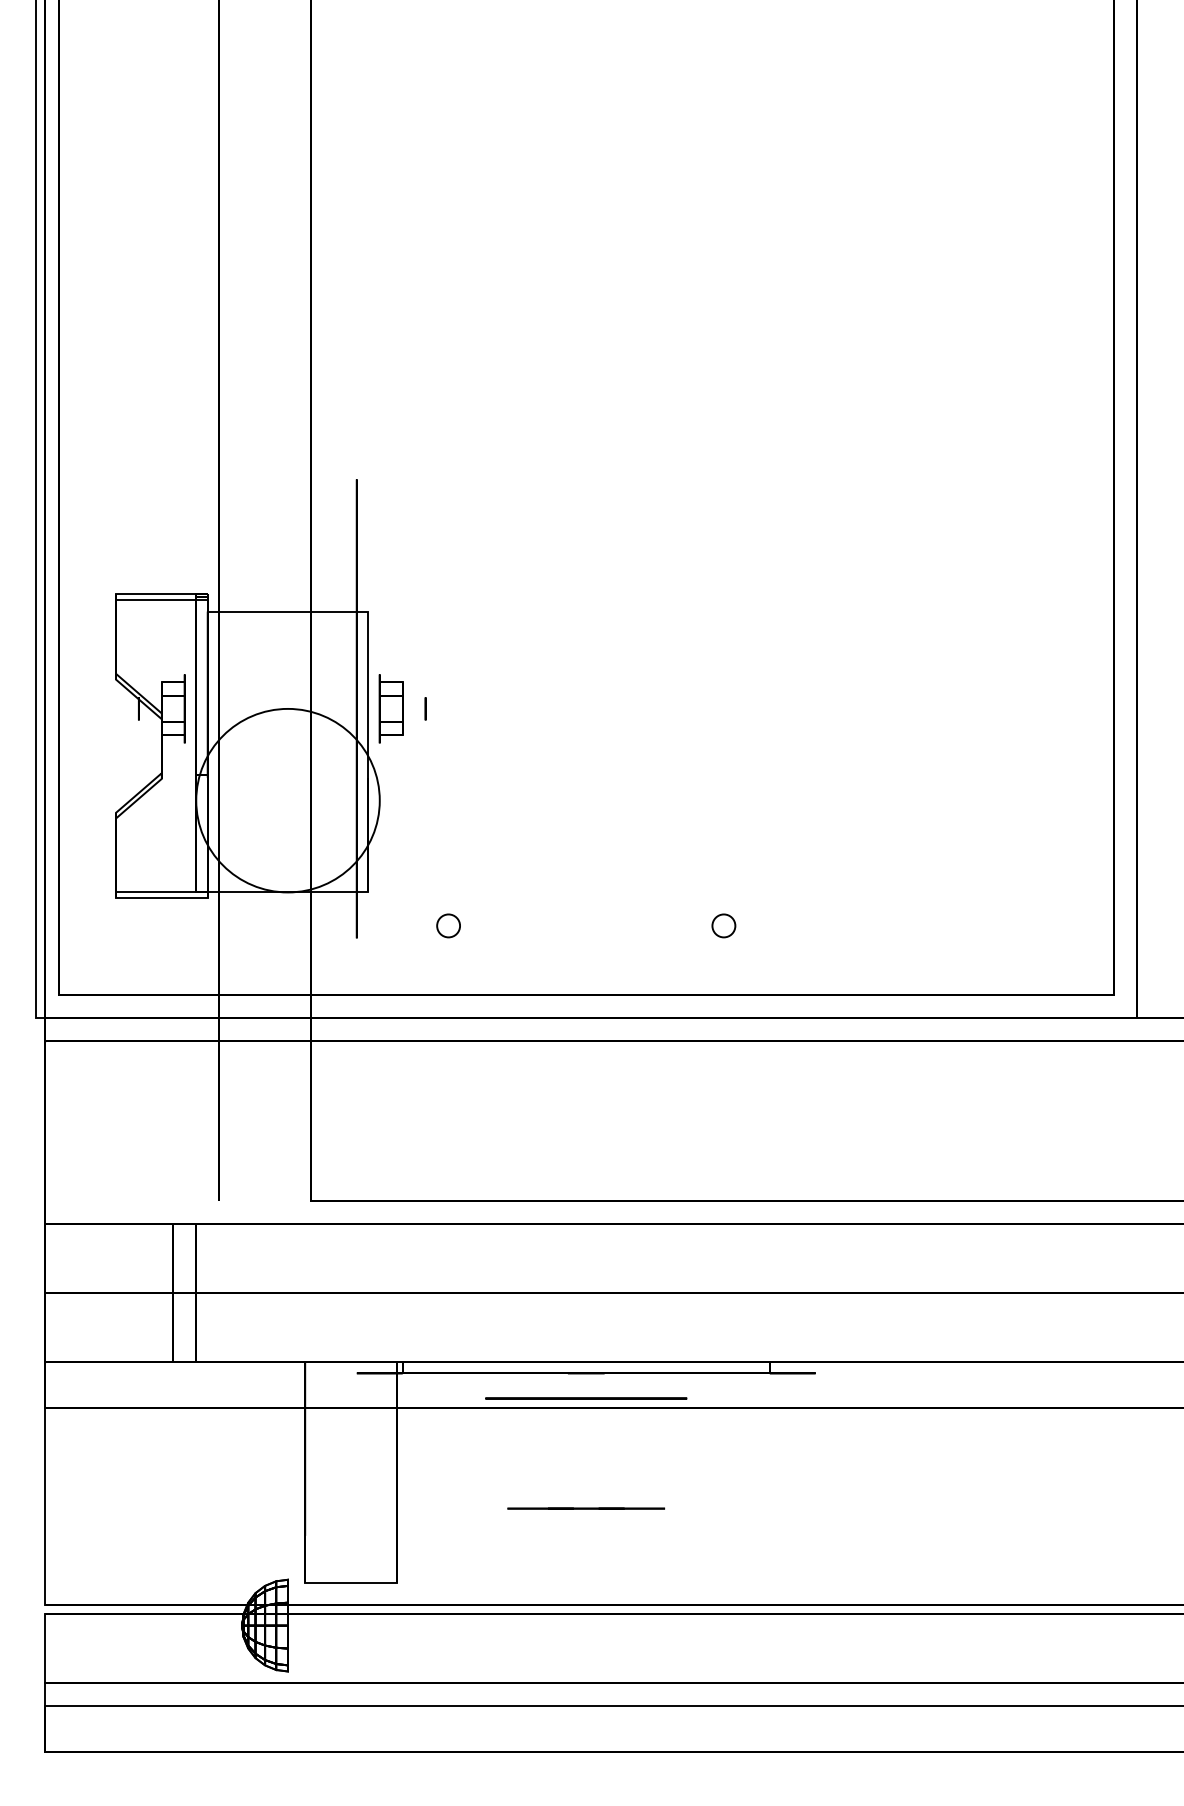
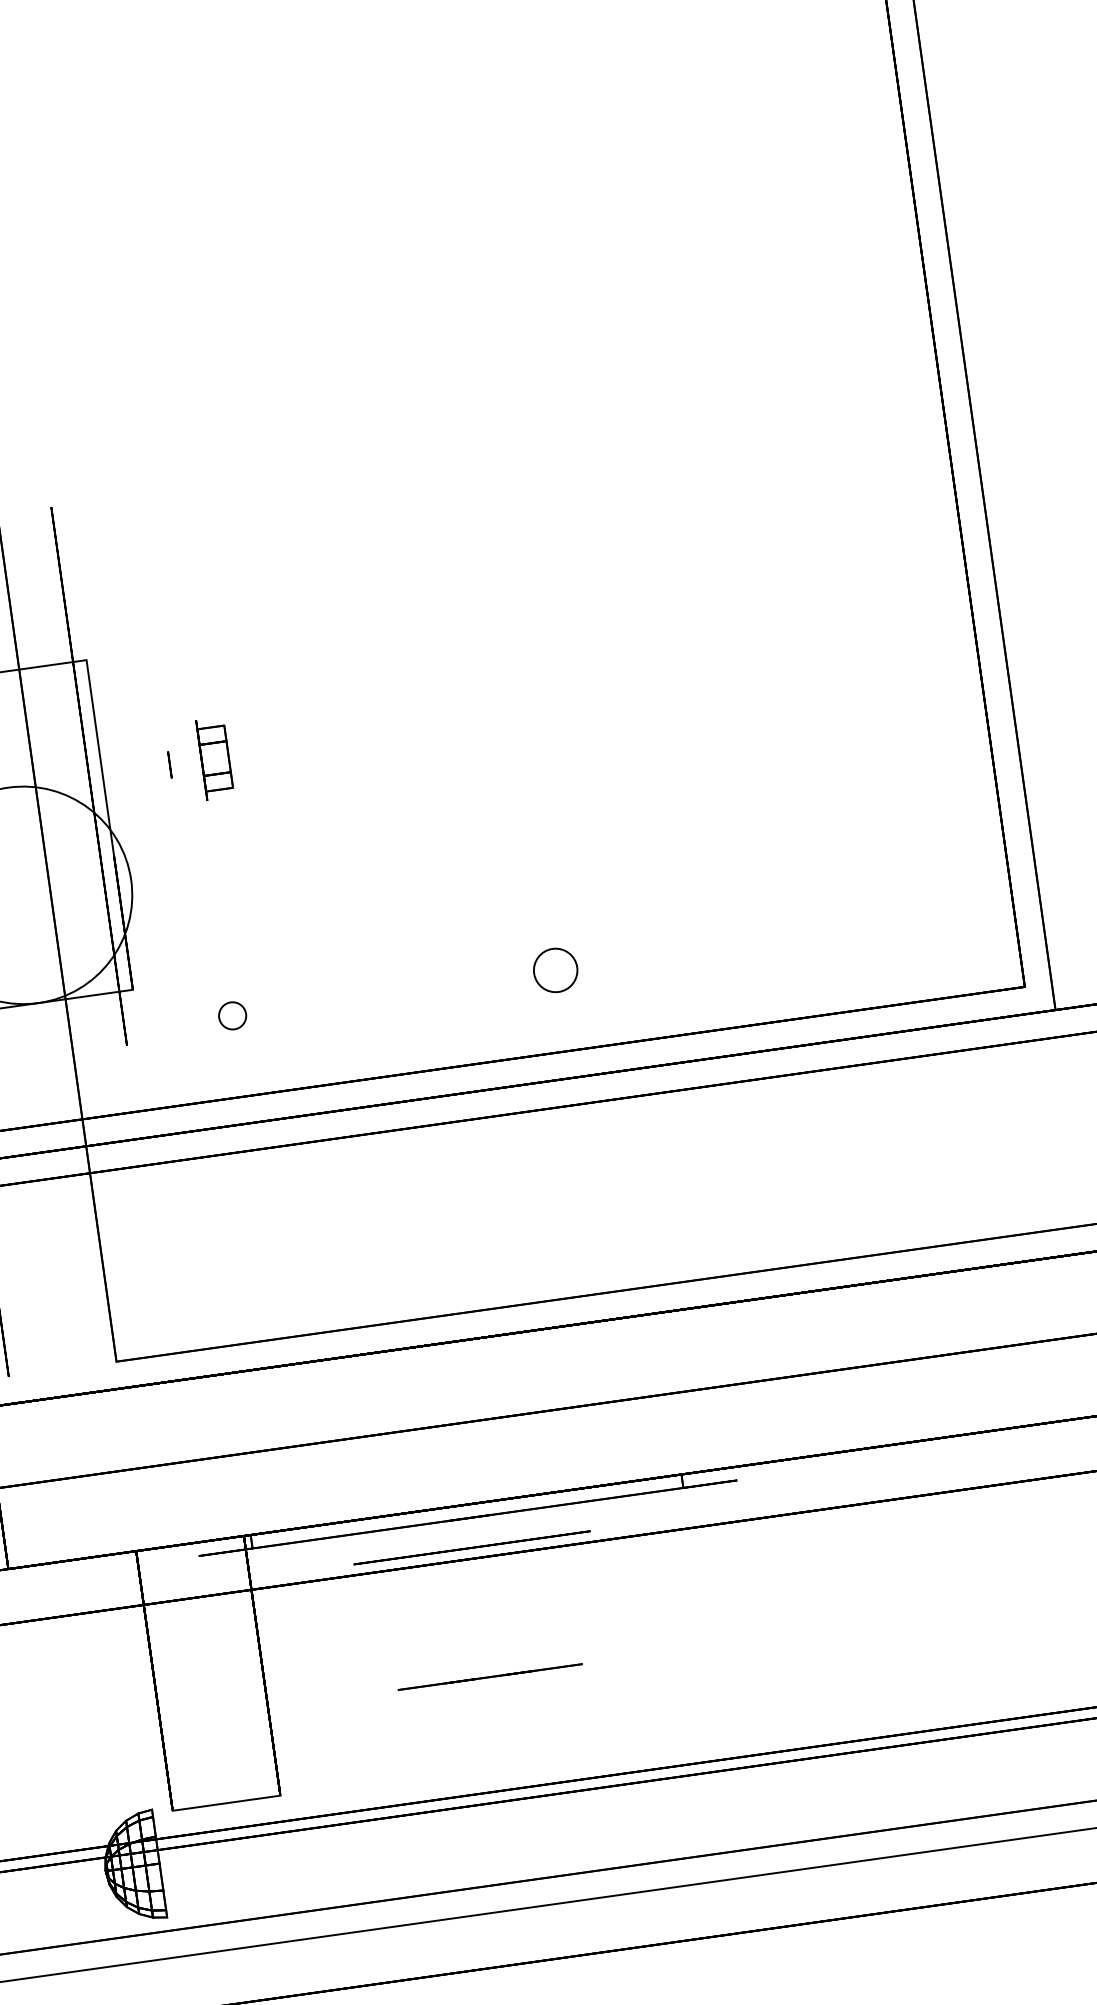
part: (390, 708) -> (214, 758), moved
circle: (723, 925) -> (555, 970), size x1.6

